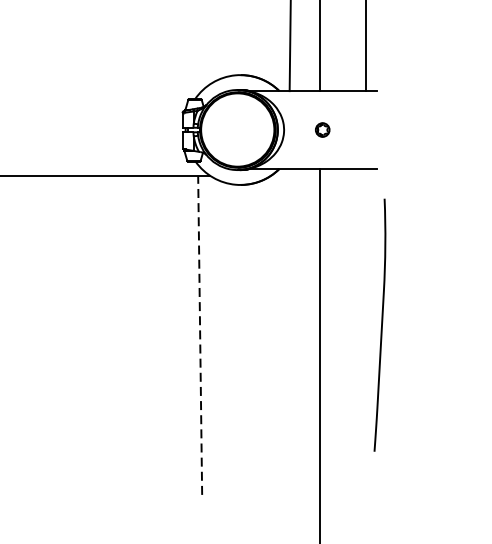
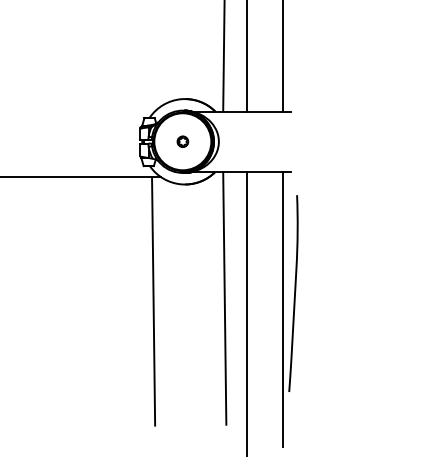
part: (322, 129) -> (182, 141), moved
line: (291, 331) -> (224, 298), added
line: (200, 335) -> (153, 301), dashed -> solid
line: (365, 345) -> (282, 309), added

